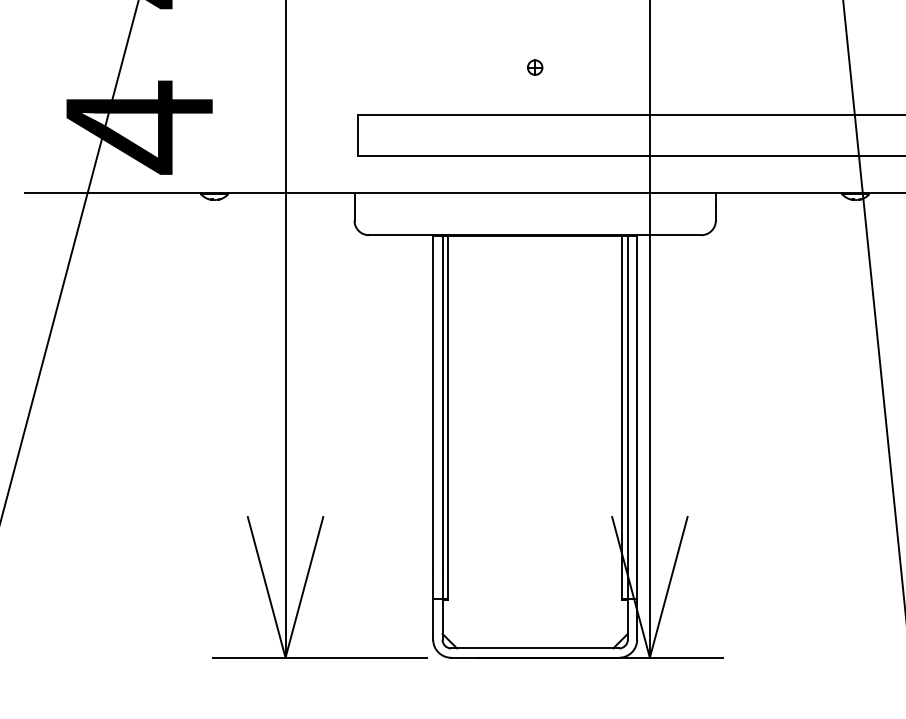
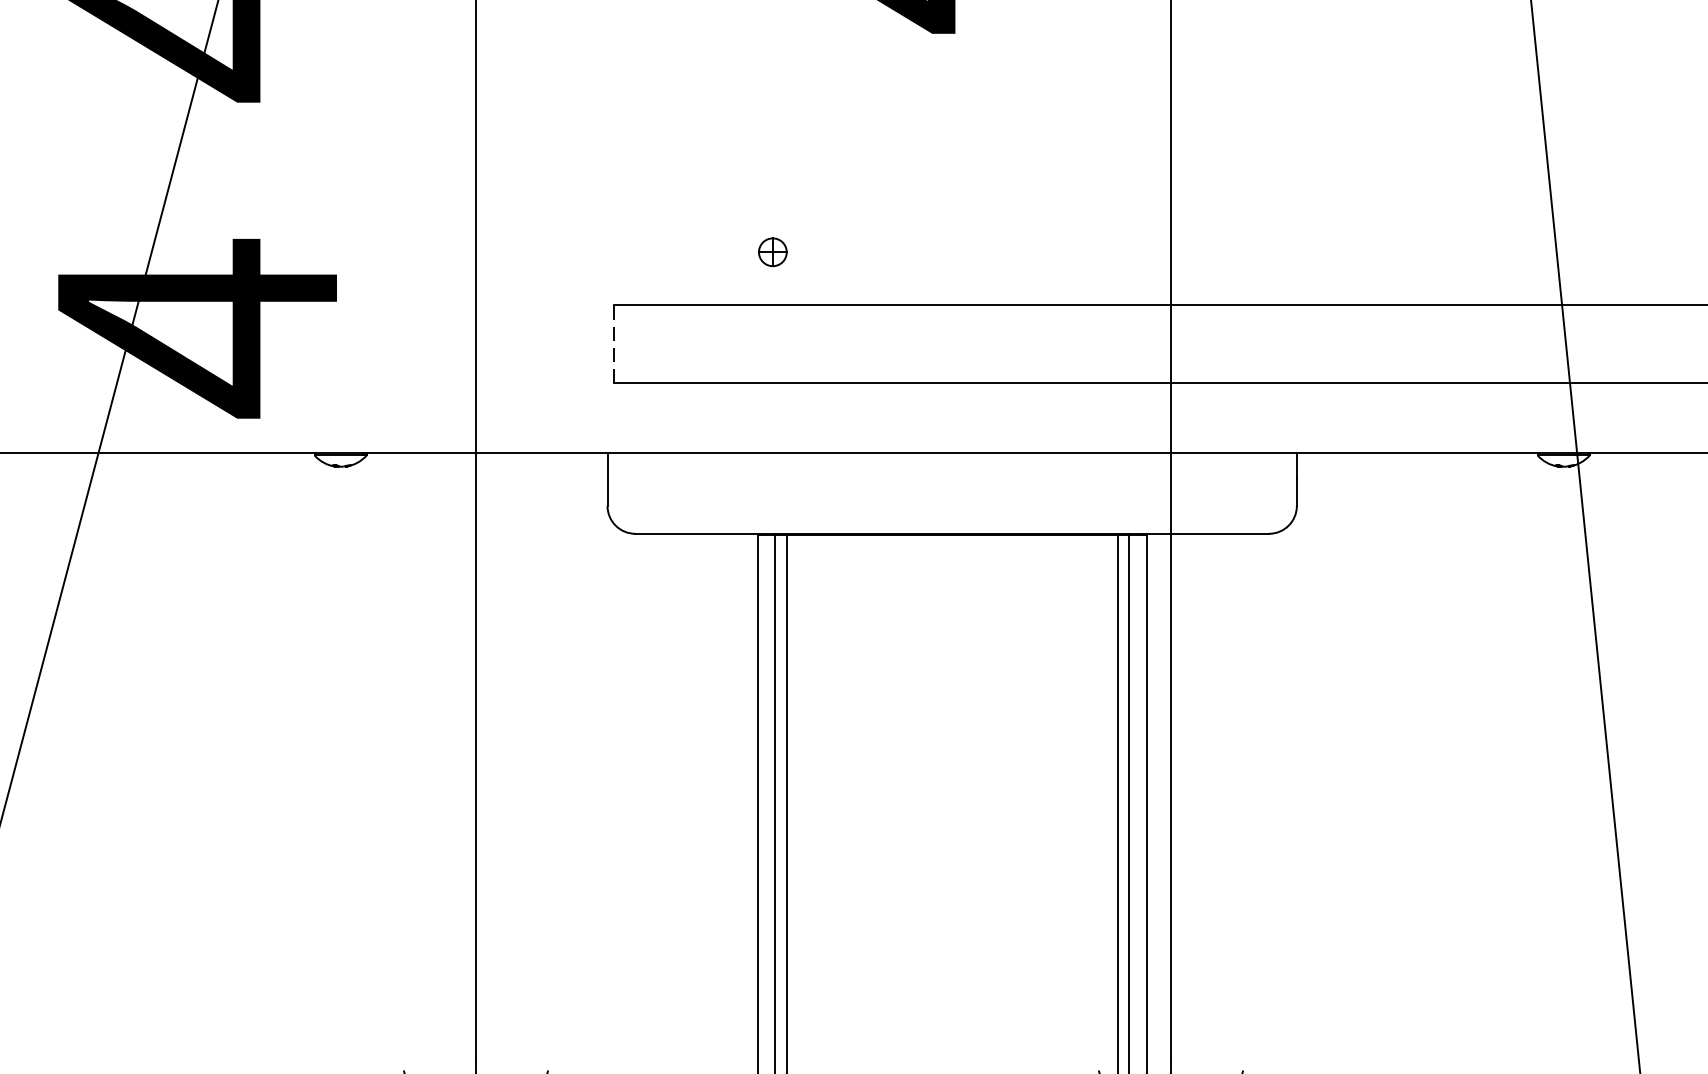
part: (535, 67) -> (773, 251), moved
line: (357, 135) -> (613, 343), solid -> dashed

